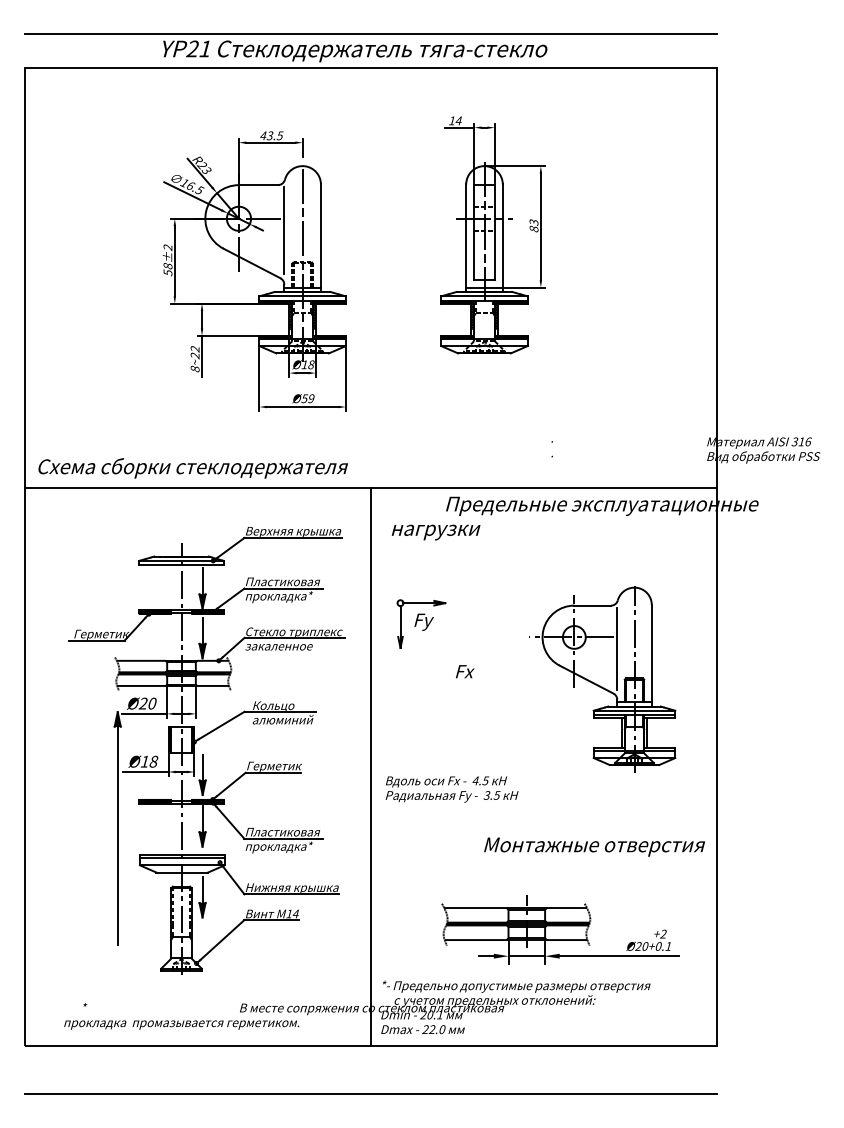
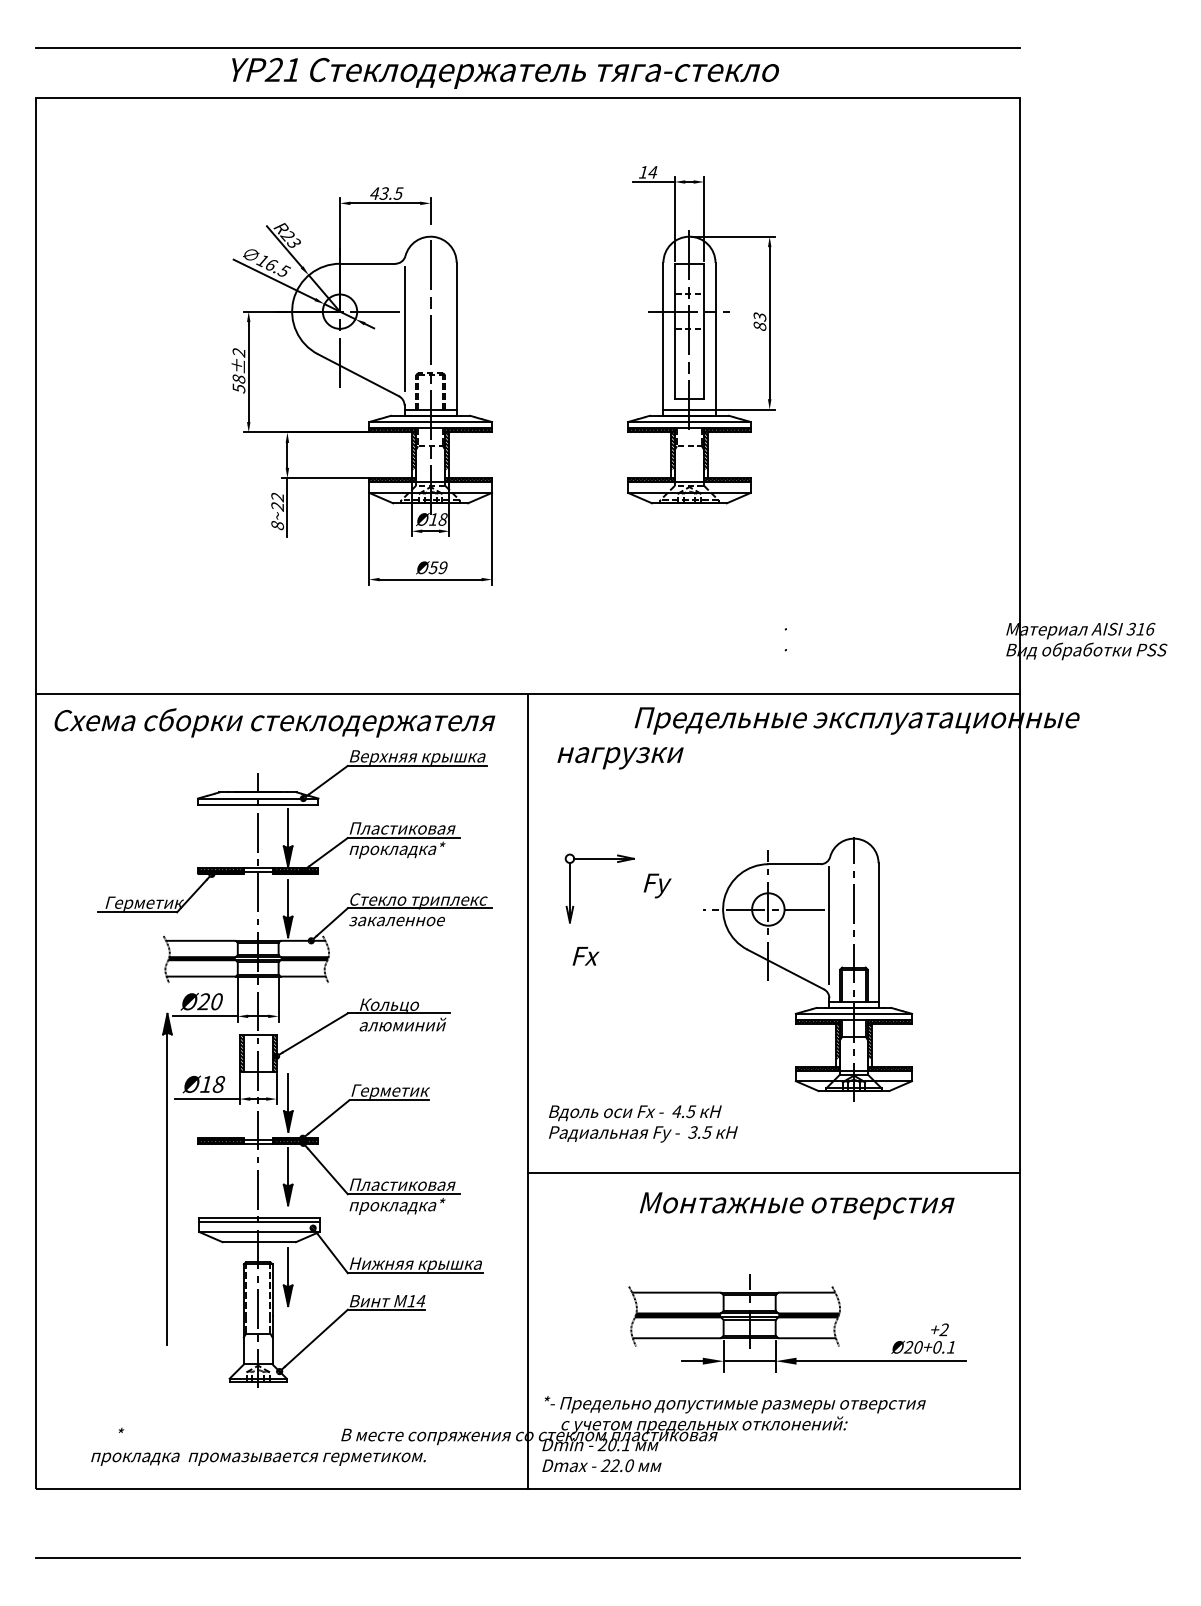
text: (192, 468) -> (274, 722), moved
text: (424, 621) -> (657, 885), moved
text: (464, 671) -> (585, 956), moved
part: (602, 679) -> (808, 969), moved
line: (543, 824) -> (773, 1173), added
text: (594, 846) -> (797, 1205), moved

